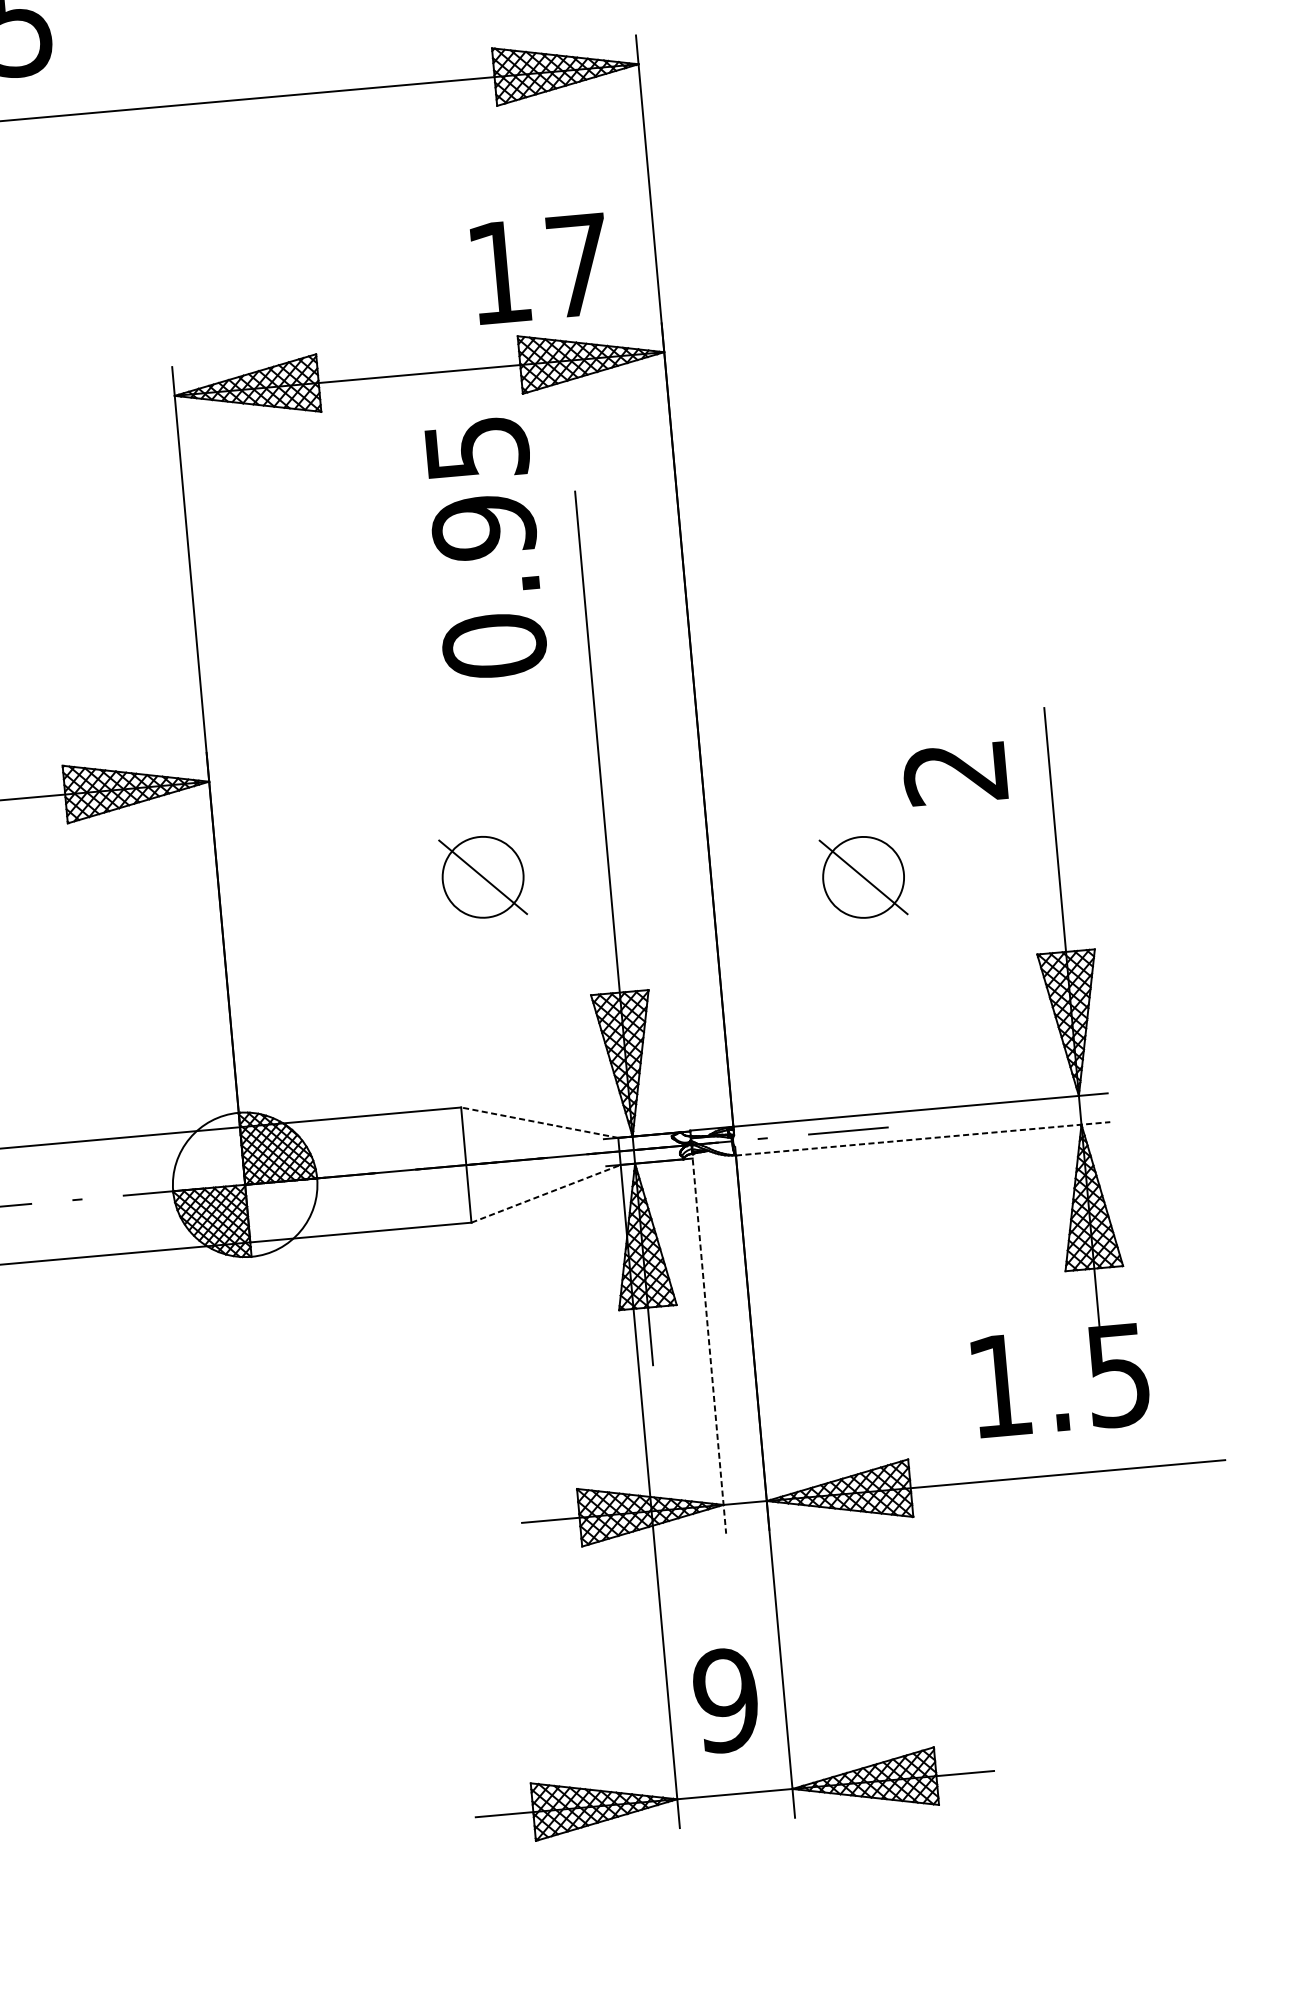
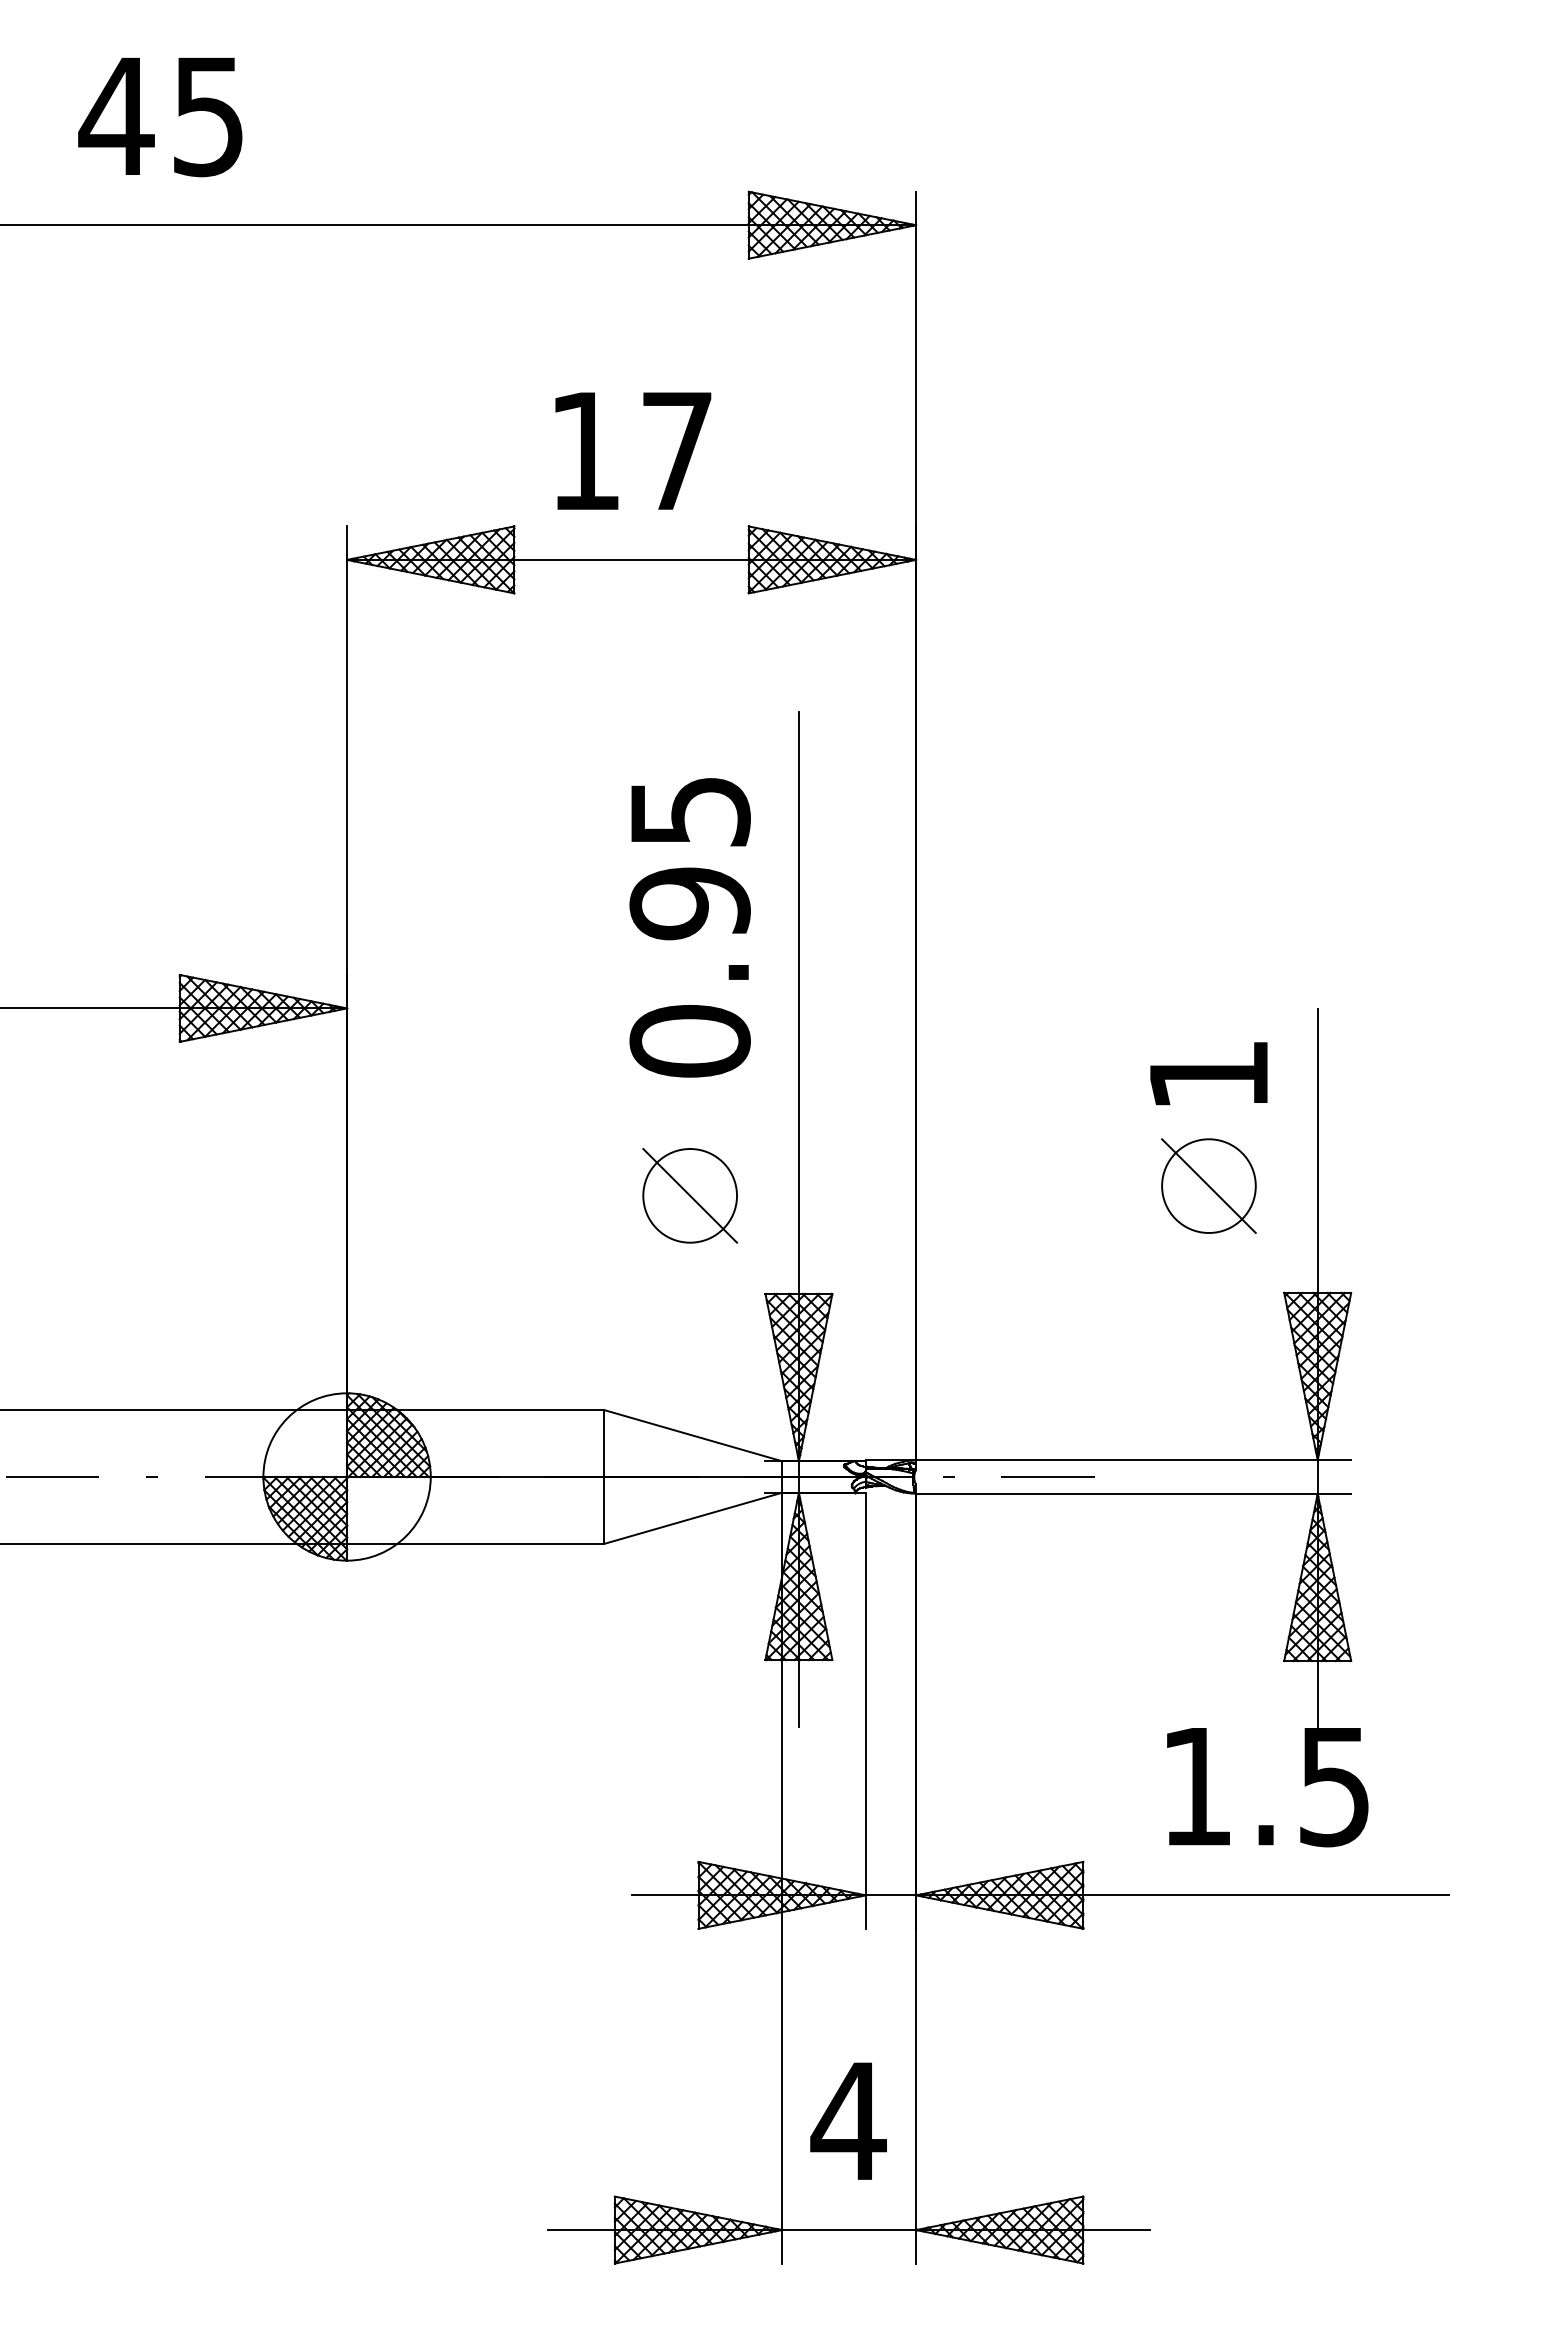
text: (540, 268) -> (633, 450), moved
text: (485, 548) -> (689, 927), moved
text: (954, 774) -> (1207, 1076), 2 -> 1
part: (483, 876) -> (690, 1195), moved
part: (863, 876) -> (1208, 1185), moved
line: (539, 1122) -> (693, 1435), dashed -> solid
line: (922, 1138) -> (1133, 1493), dashed -> solid
line: (546, 1193) -> (693, 1518), dashed -> solid
line: (709, 1346) -> (865, 1711), dashed -> solid
text: (726, 1700) -> (848, 2121), 9 -> 4

